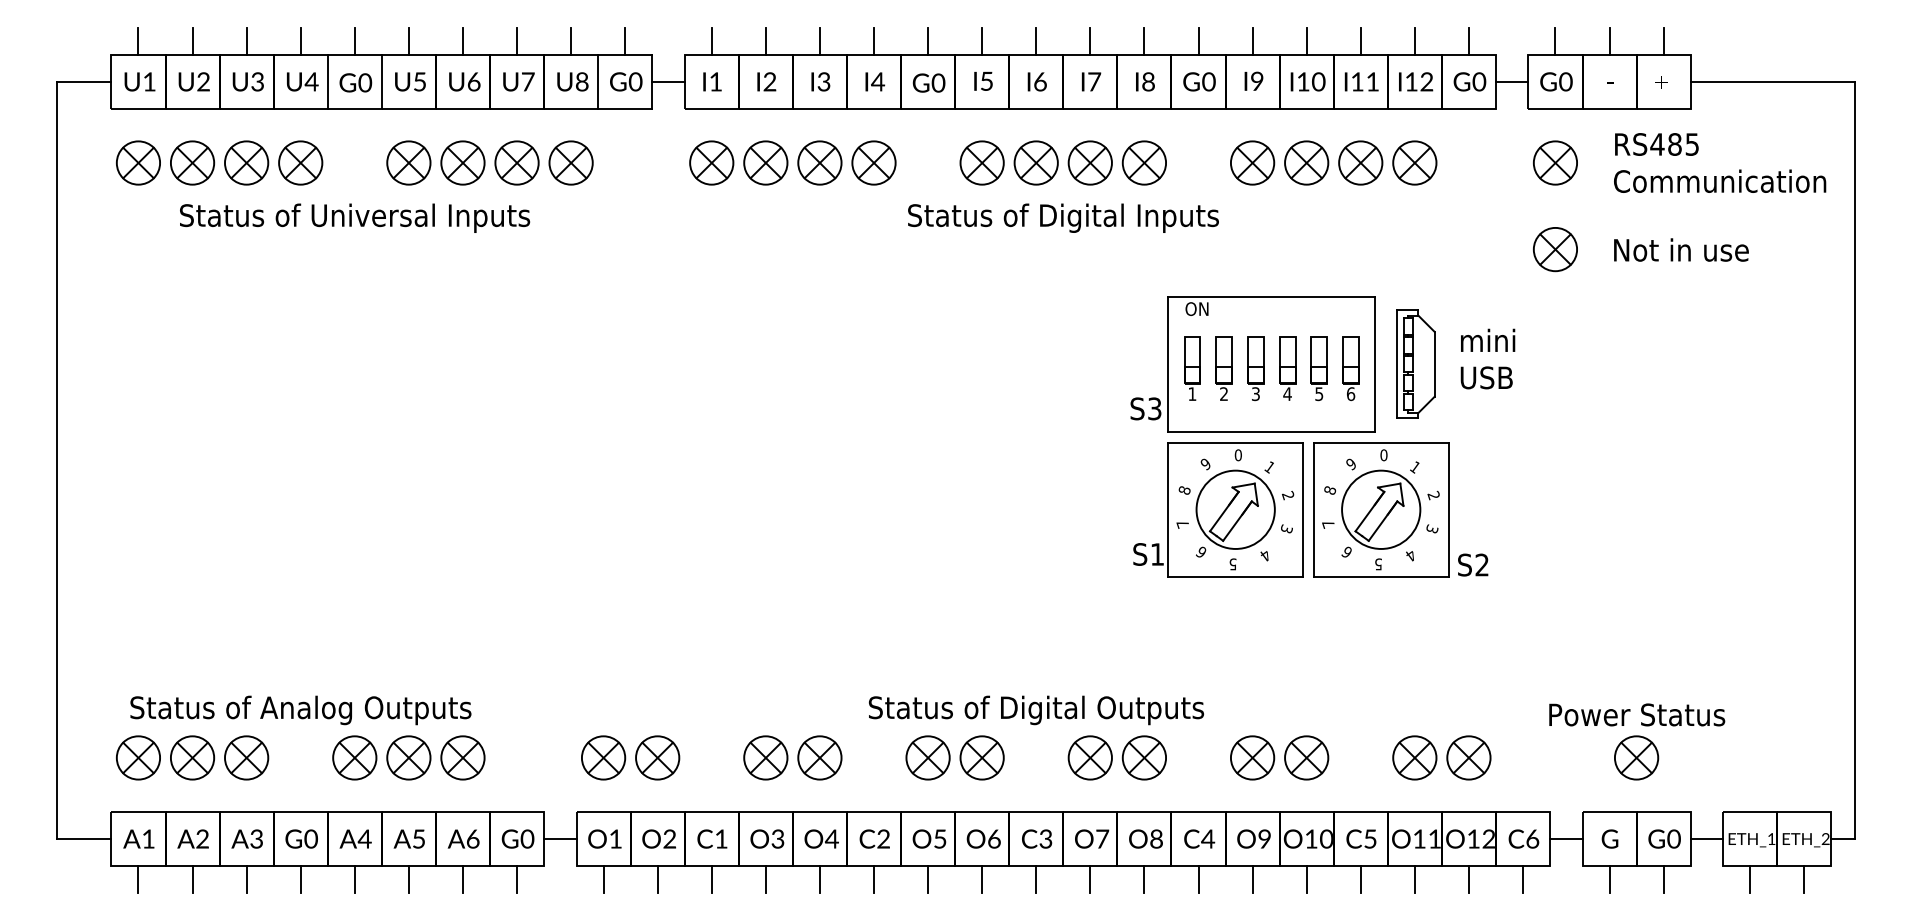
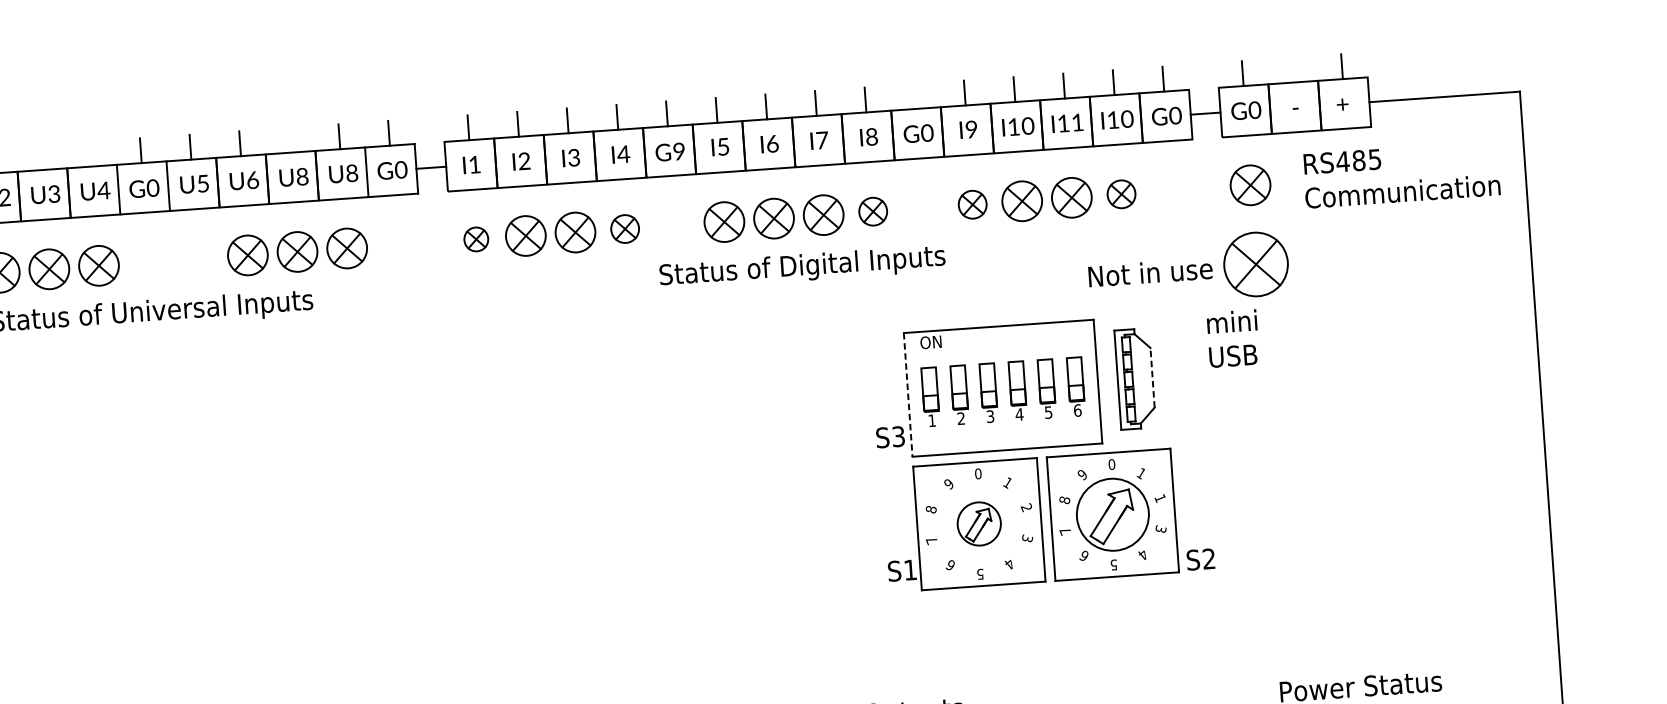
line: (246, 40) -> (41, 156), removed
line: (300, 40) -> (90, 153), removed
line: (517, 40) -> (290, 139), removed
line: (1198, 40) -> (915, 95), removed
line: (1609, 40) -> (1292, 69), removed
text: (527, 81) -> (301, 176), U7 -> U8
text: (1426, 81) -> (1126, 118), I12 -> I10
text: (938, 83) -> (679, 151), G0 -> G9
part: (408, 162) -> (197, 258), removed
part: (711, 162) -> (475, 238), size x0.6
part: (873, 162) -> (624, 228), size x0.7
part: (1143, 162) -> (872, 211), size x0.7
part: (1252, 162) -> (972, 204), size x0.7
part: (1414, 162) -> (1121, 193), size x0.7
part: (1555, 249) -> (1256, 264), size x1.6
text: (1681, 249) -> (1150, 272), moved
text: (1487, 358) -> (1232, 338), moved
line: (1434, 363) -> (1152, 377), solid -> dashed
line: (1168, 364) -> (908, 395), solid -> dashed
text: (1433, 493) -> (1159, 496), 2 -> 1
part: (1235, 509) -> (979, 523), size x0.6

